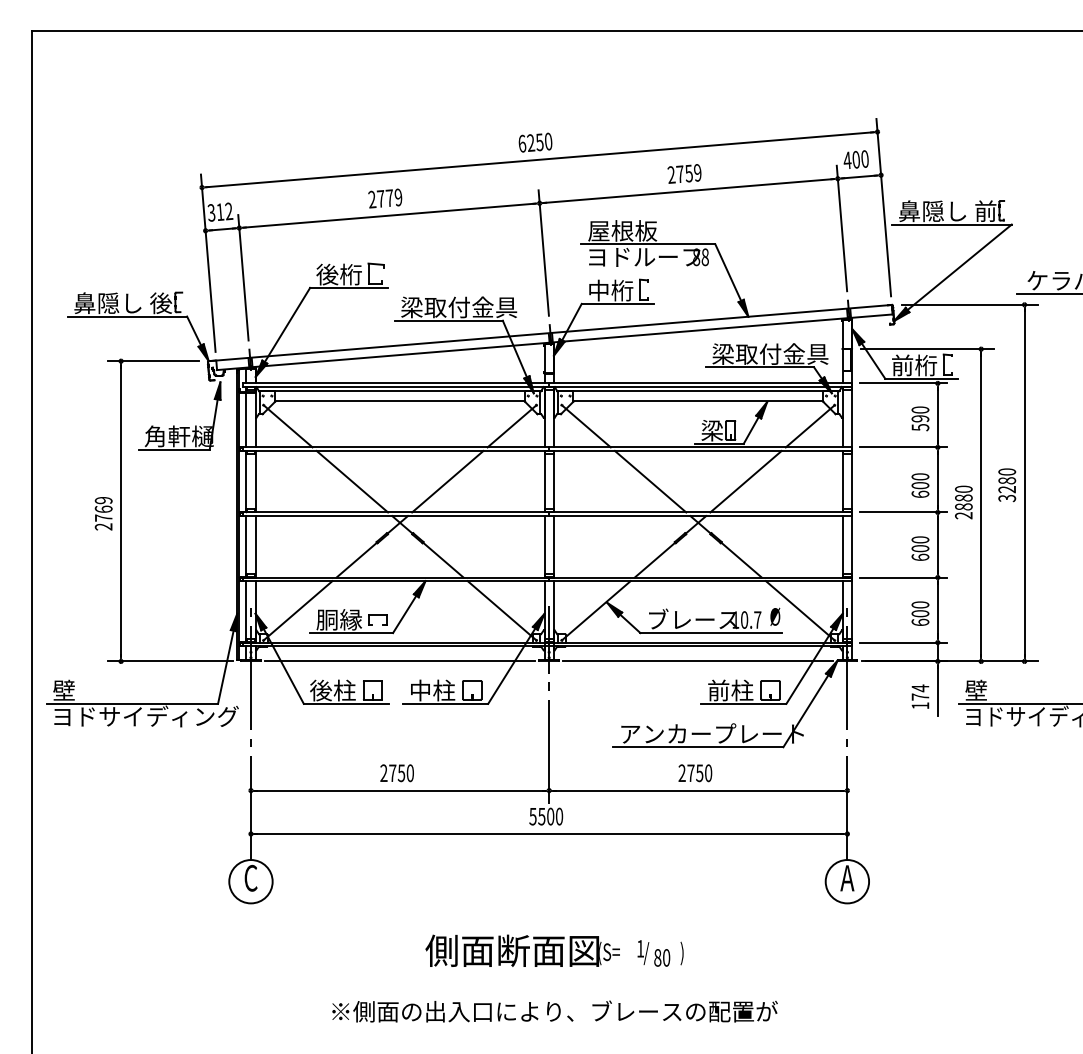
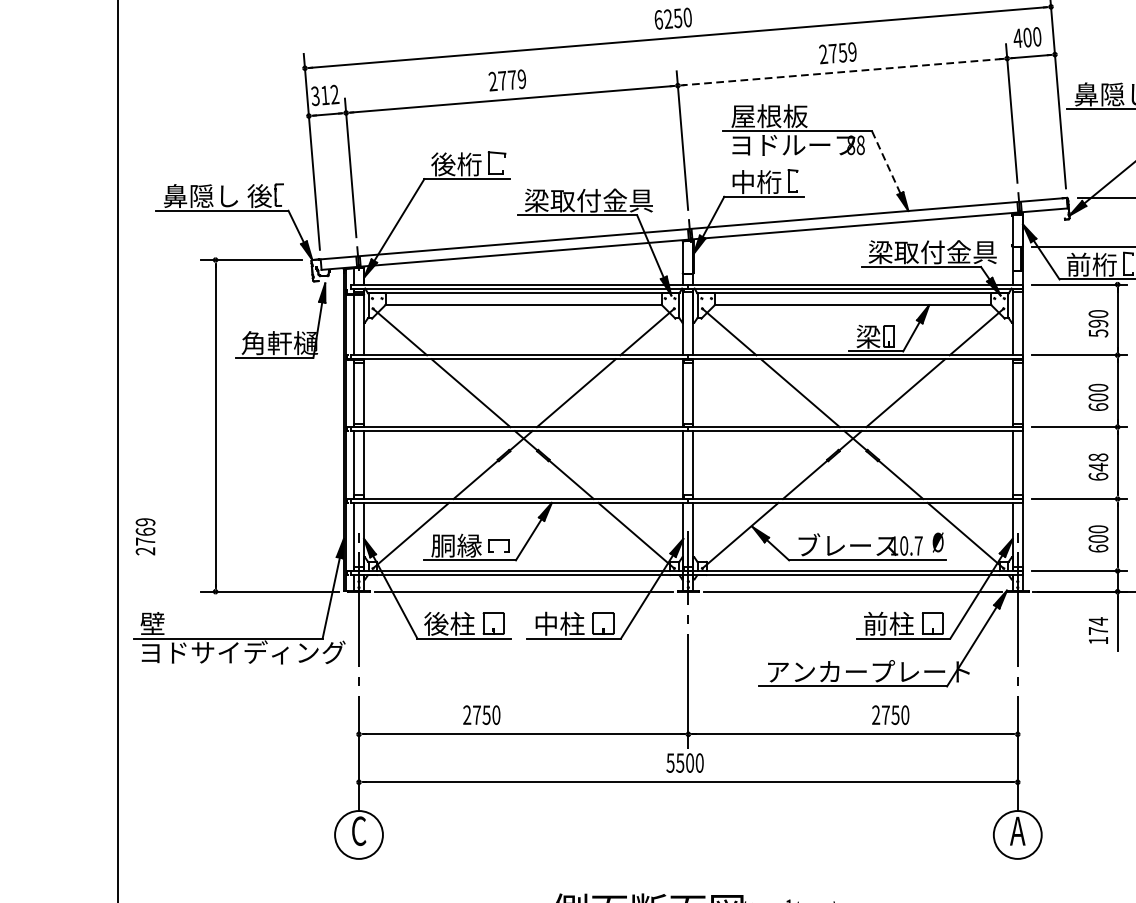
line: (688, 191) -> (842, 72), solid -> dashed
line: (728, 272) -> (886, 162), solid -> dashed
text: (103, 513) -> (145, 536), moved
text: (920, 544) -> (1098, 462), 600 -> 648
text: (396, 773) -> (481, 715), moved
text: (695, 773) -> (890, 715), moved

